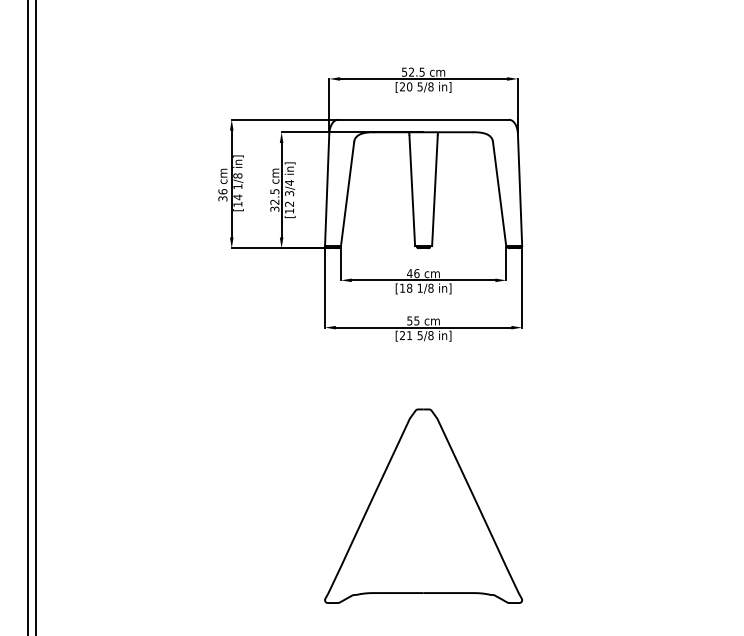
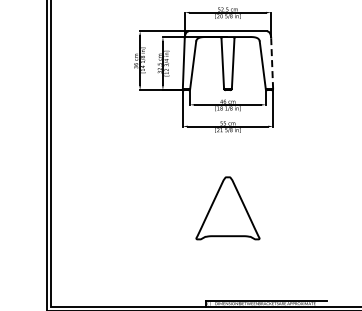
line: (520, 190) -> (272, 63), solid -> dashed
part: (422, 506) -> (227, 208), size x0.7

